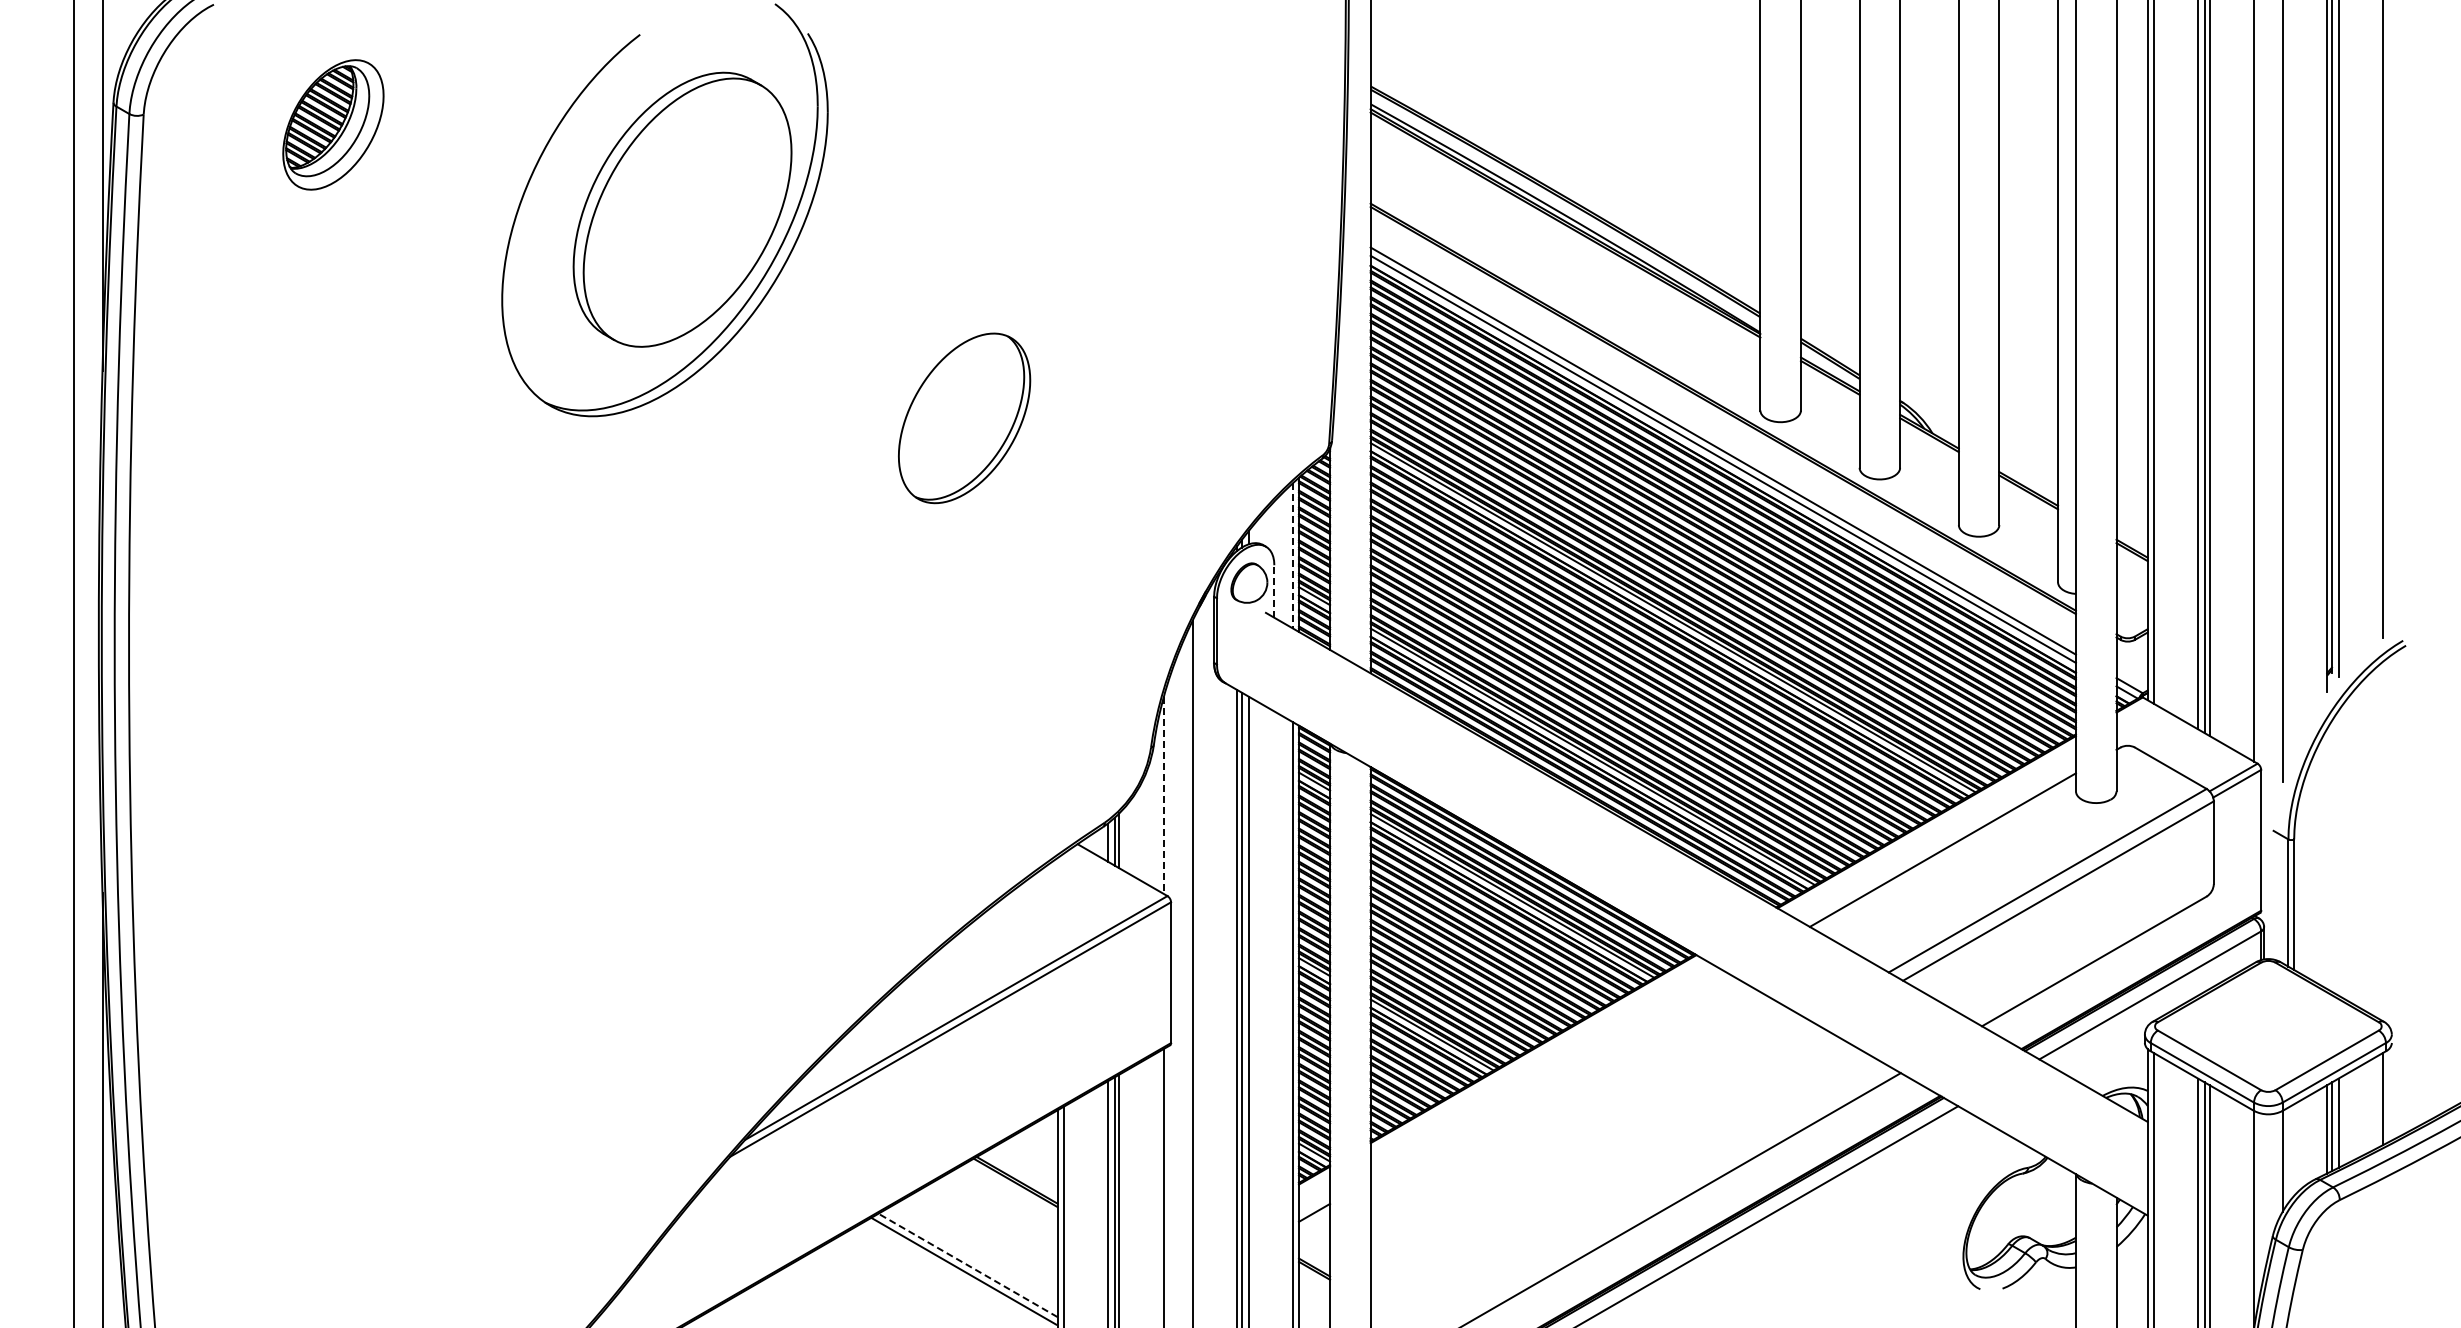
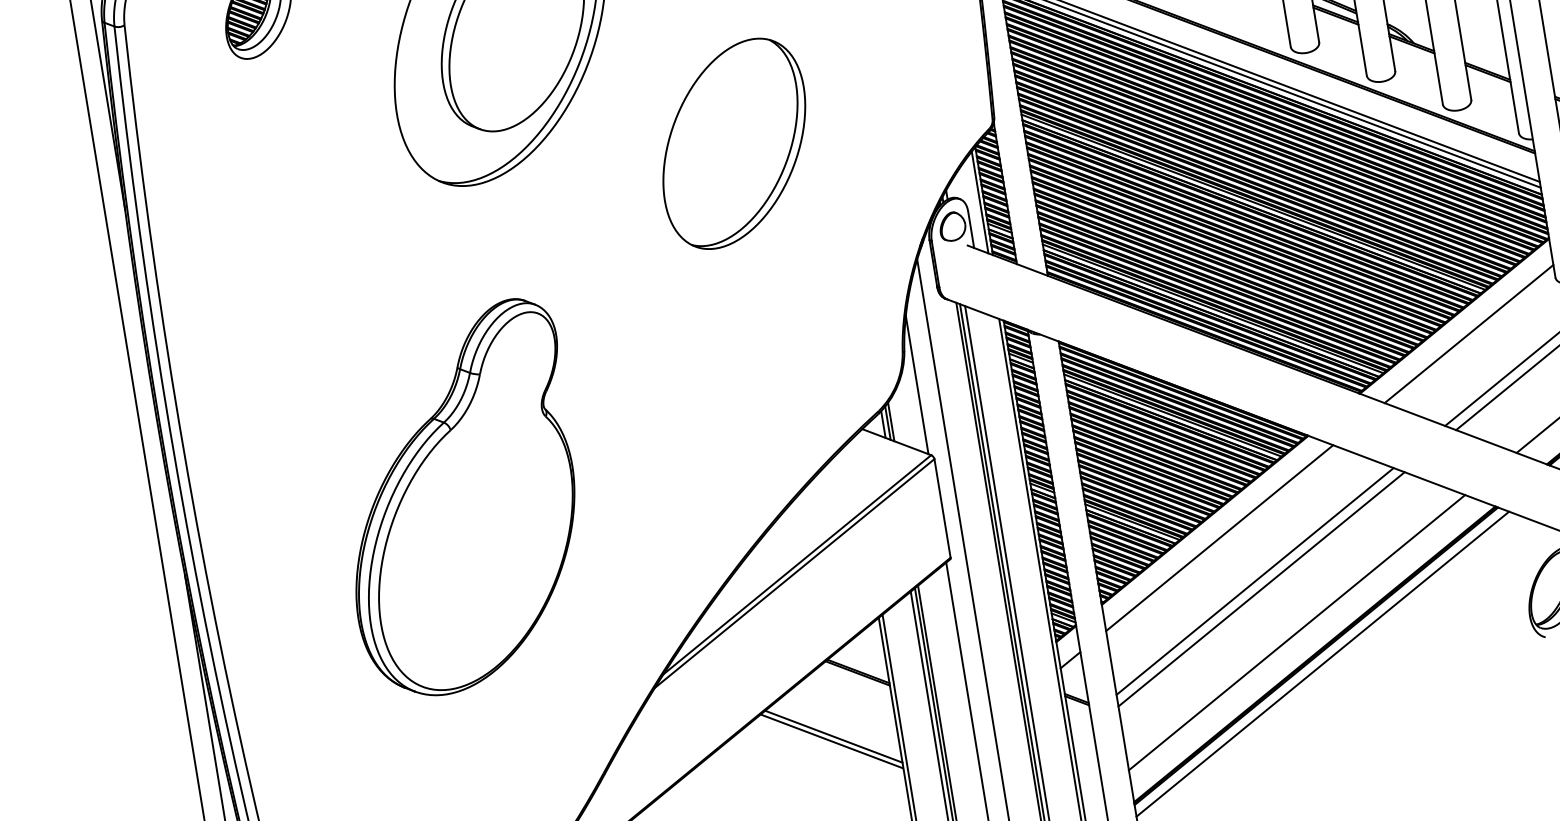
part: (964, 418) -> (734, 143), size x1.67
line: (1293, 555) -> (980, 202), dashed -> solid
line: (1274, 591) -> (971, 229), dashed -> solid
line: (1163, 795) -> (916, 385), dashed -> solid
part: (503, 850) -> (460, 499), added
line: (1549, 1076) -> (1219, 537), added
line: (1588, 1145) -> (1254, 581), added
line: (1595, 1157) -> (1260, 589), added
line: (967, 1265) -> (833, 736), dashed -> solid

